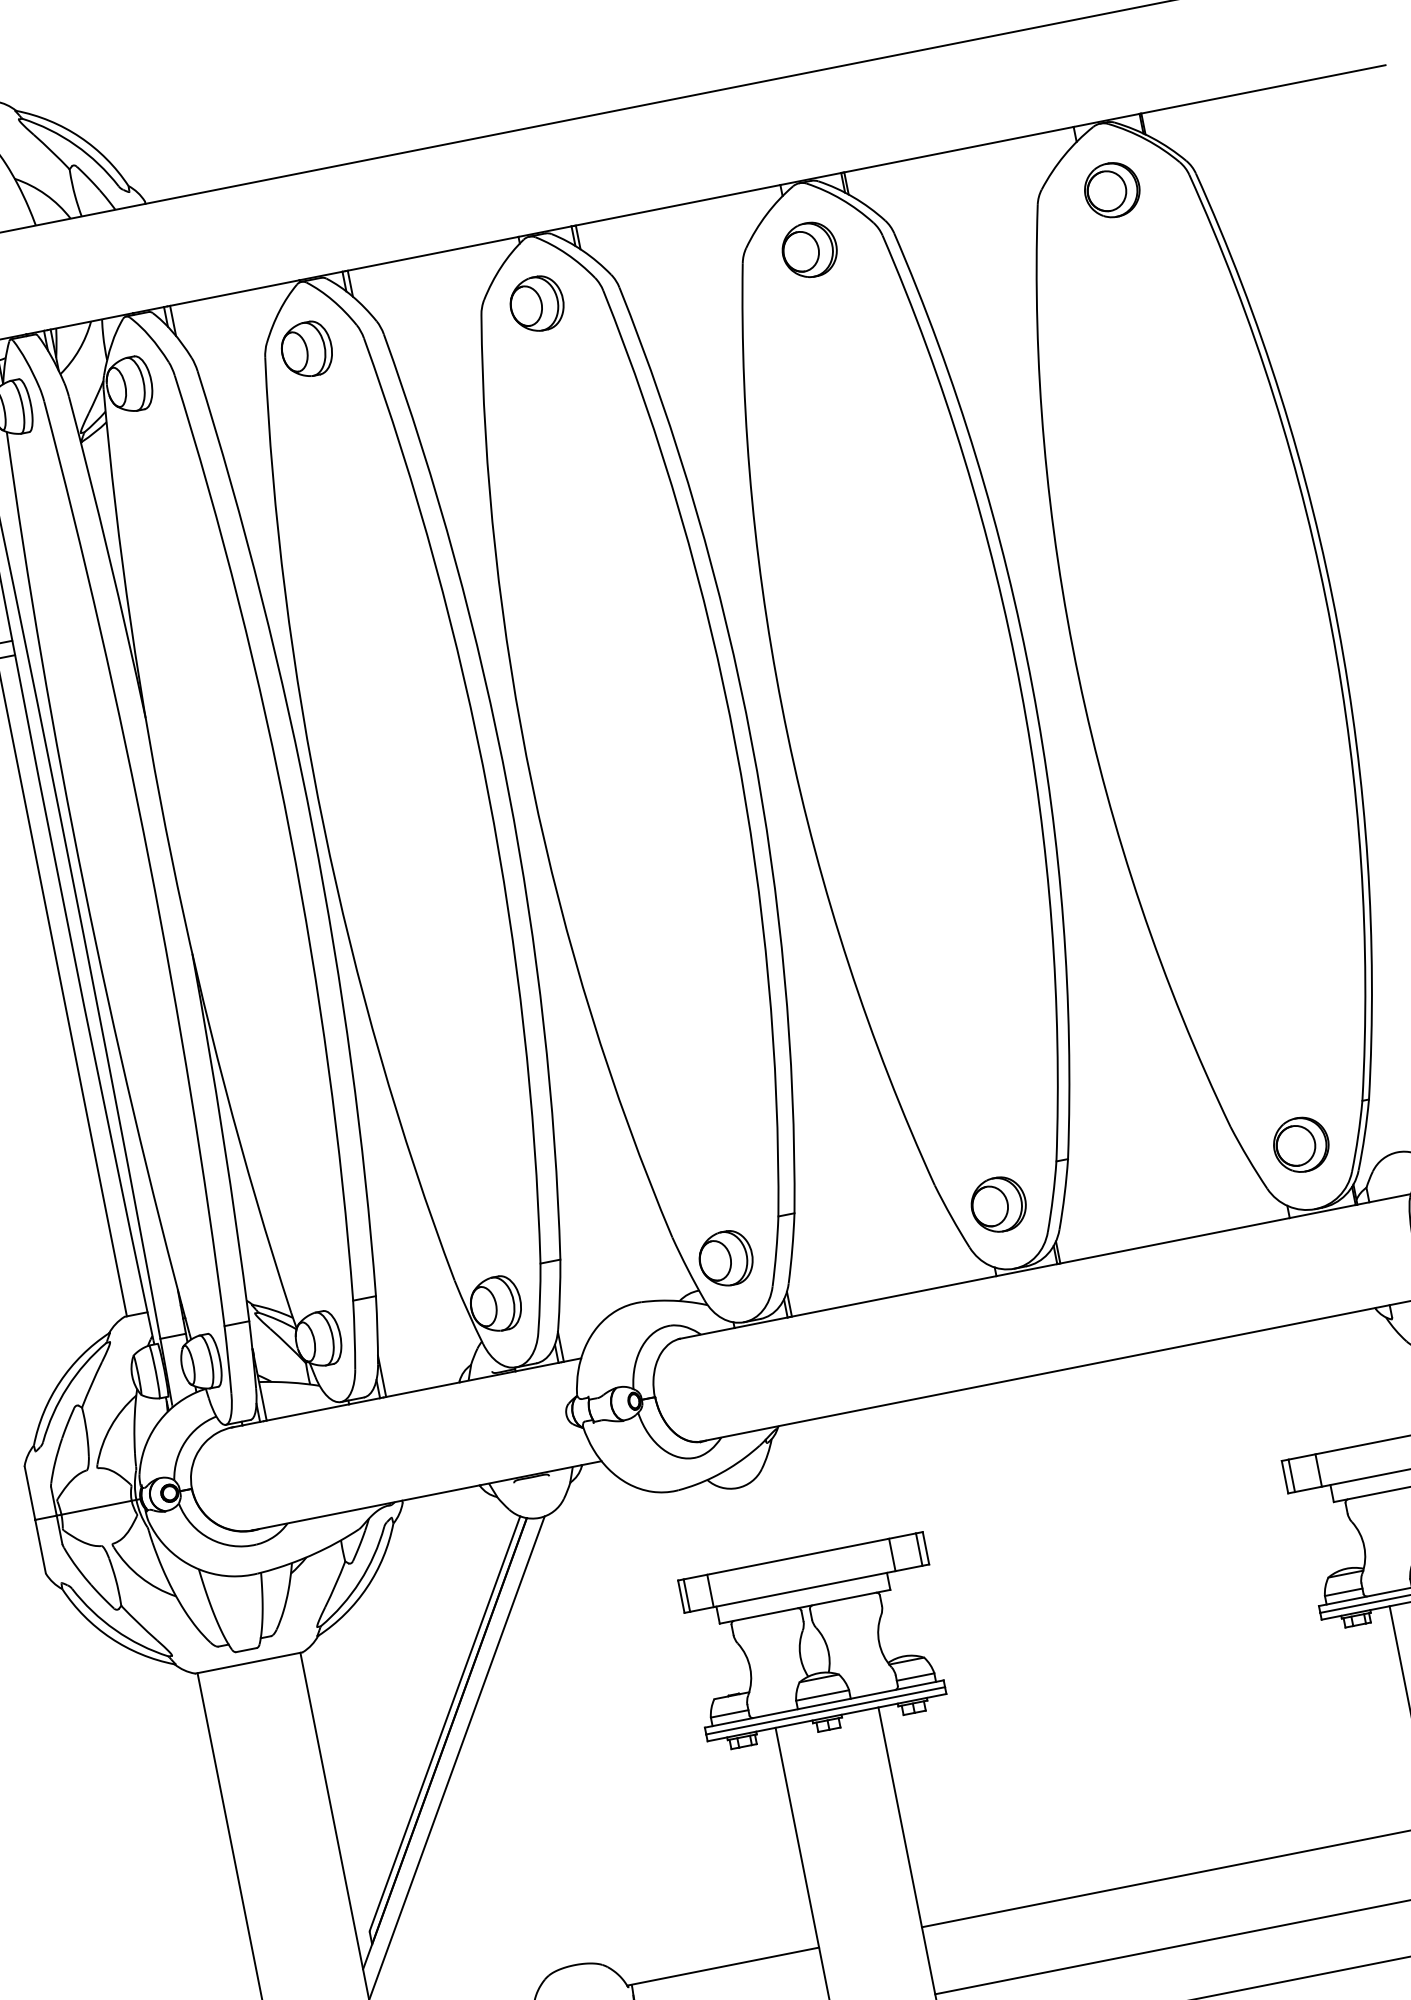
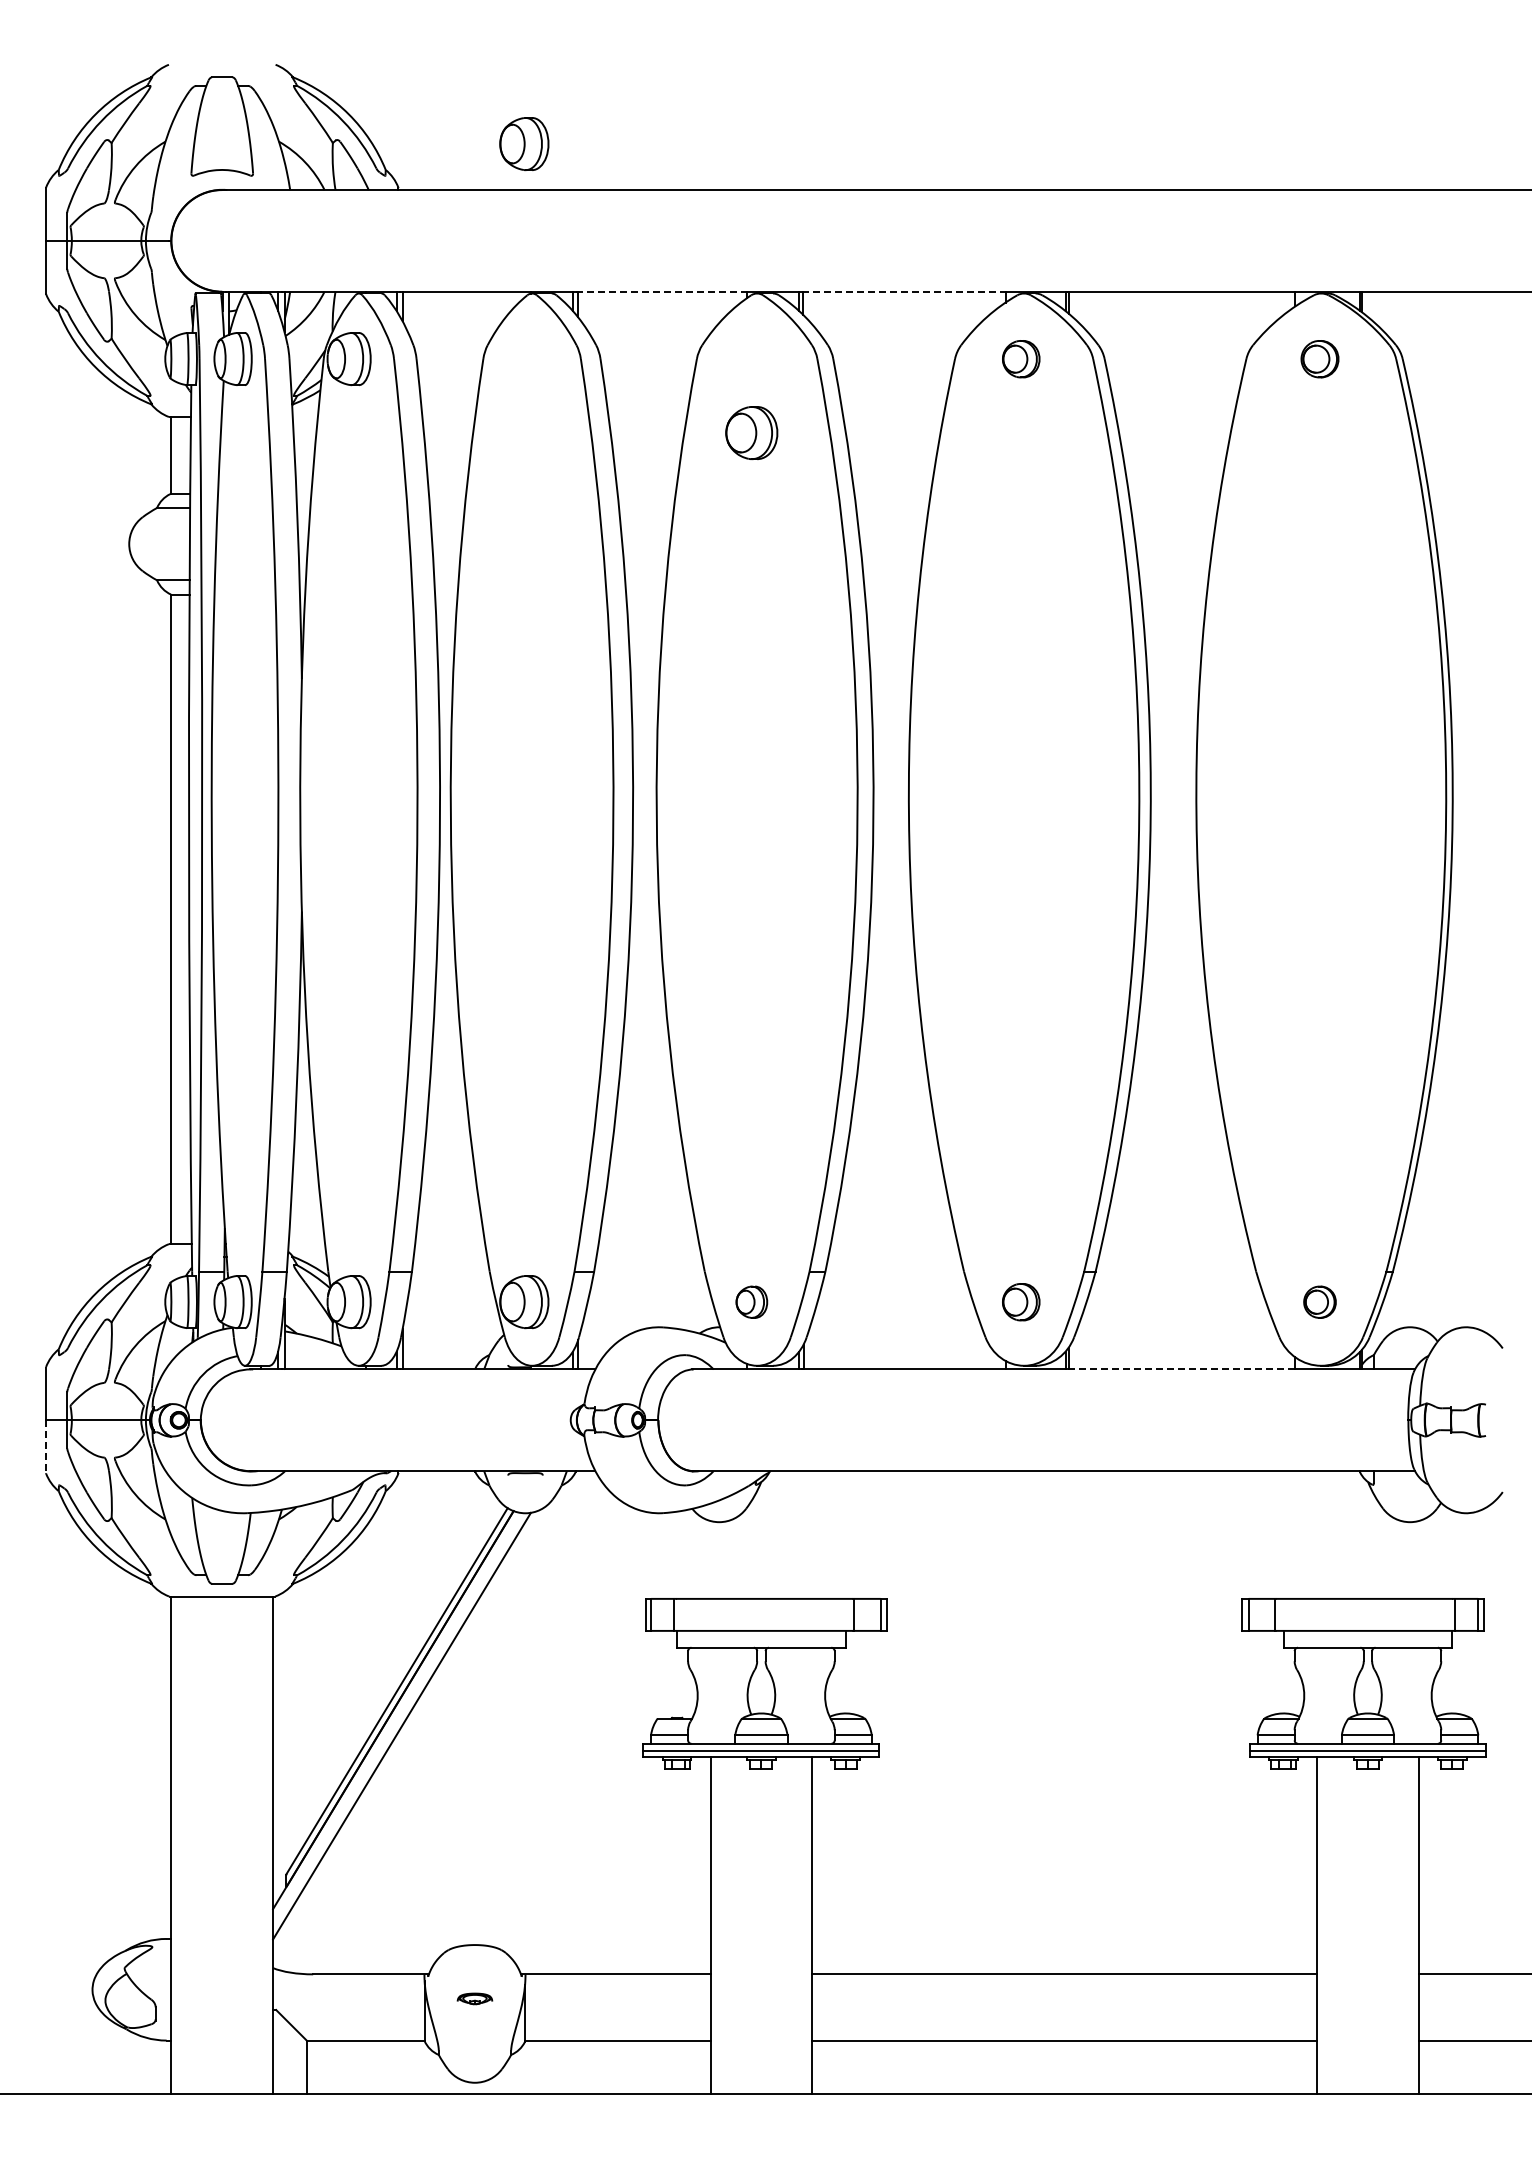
part: (1111, 190) -> (1319, 359), size x0.7
line: (677, 205) -> (903, 291), solid -> dashed
part: (810, 250) -> (1021, 359), size x0.7
line: (432, 253) -> (661, 291), solid -> dashed
part: (536, 303) -> (751, 432), moved
part: (307, 350) -> (524, 144), moved
part: (1300, 1145) -> (1319, 1302), size x0.6
part: (999, 1205) -> (1021, 1302), size x0.7
line: (1174, 1240) -> (1181, 1369), solid -> dashed
part: (725, 1259) -> (751, 1302), size x0.6
line: (41, 1547) -> (46, 1447), solid -> dashed

